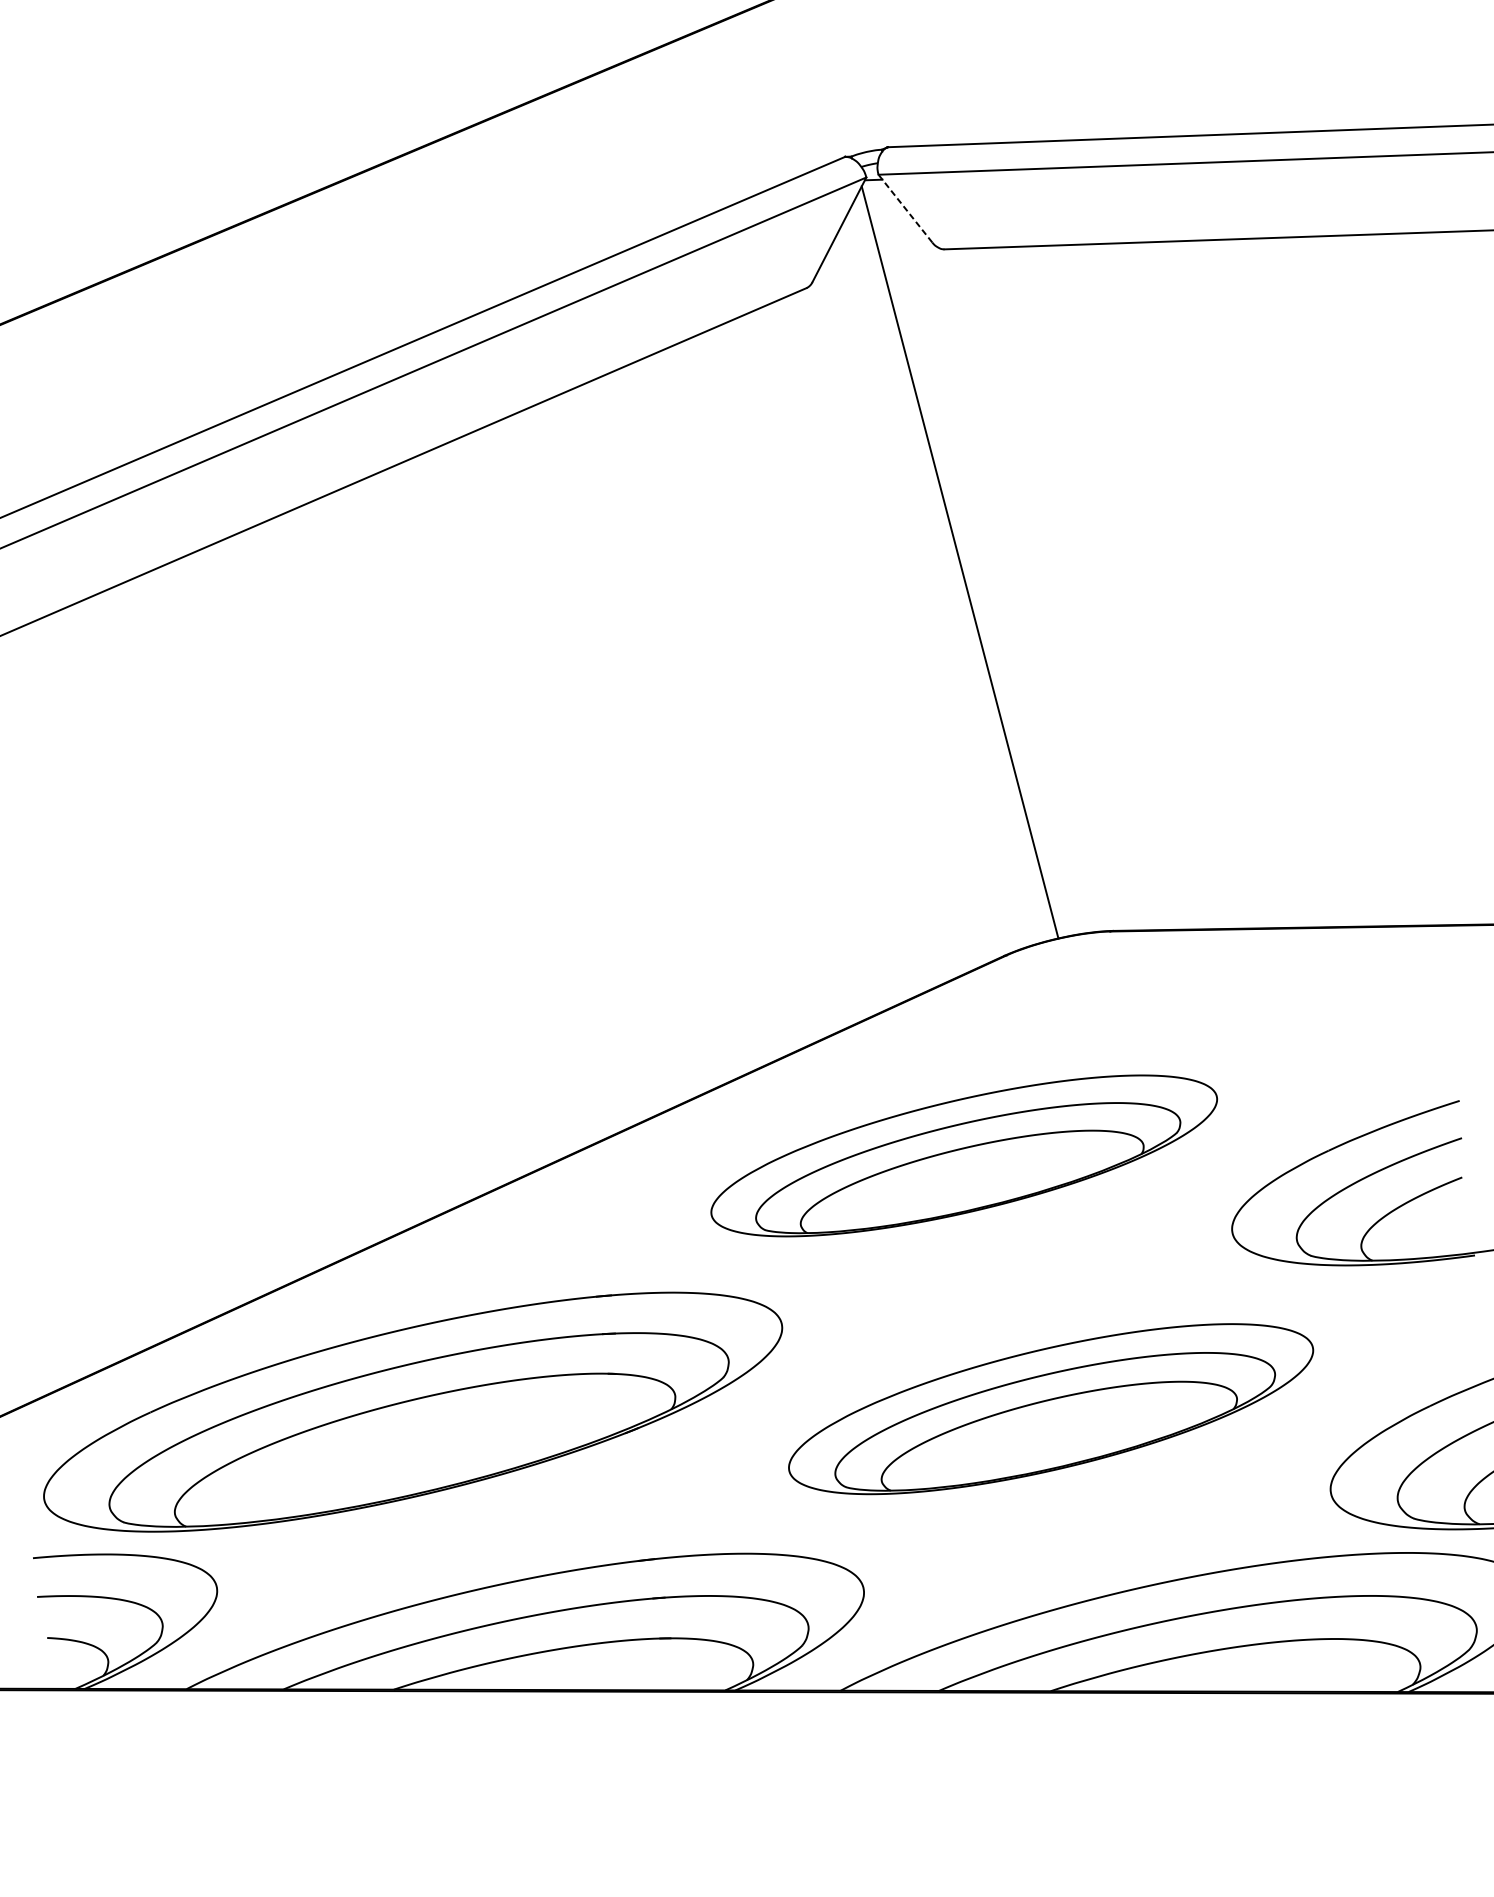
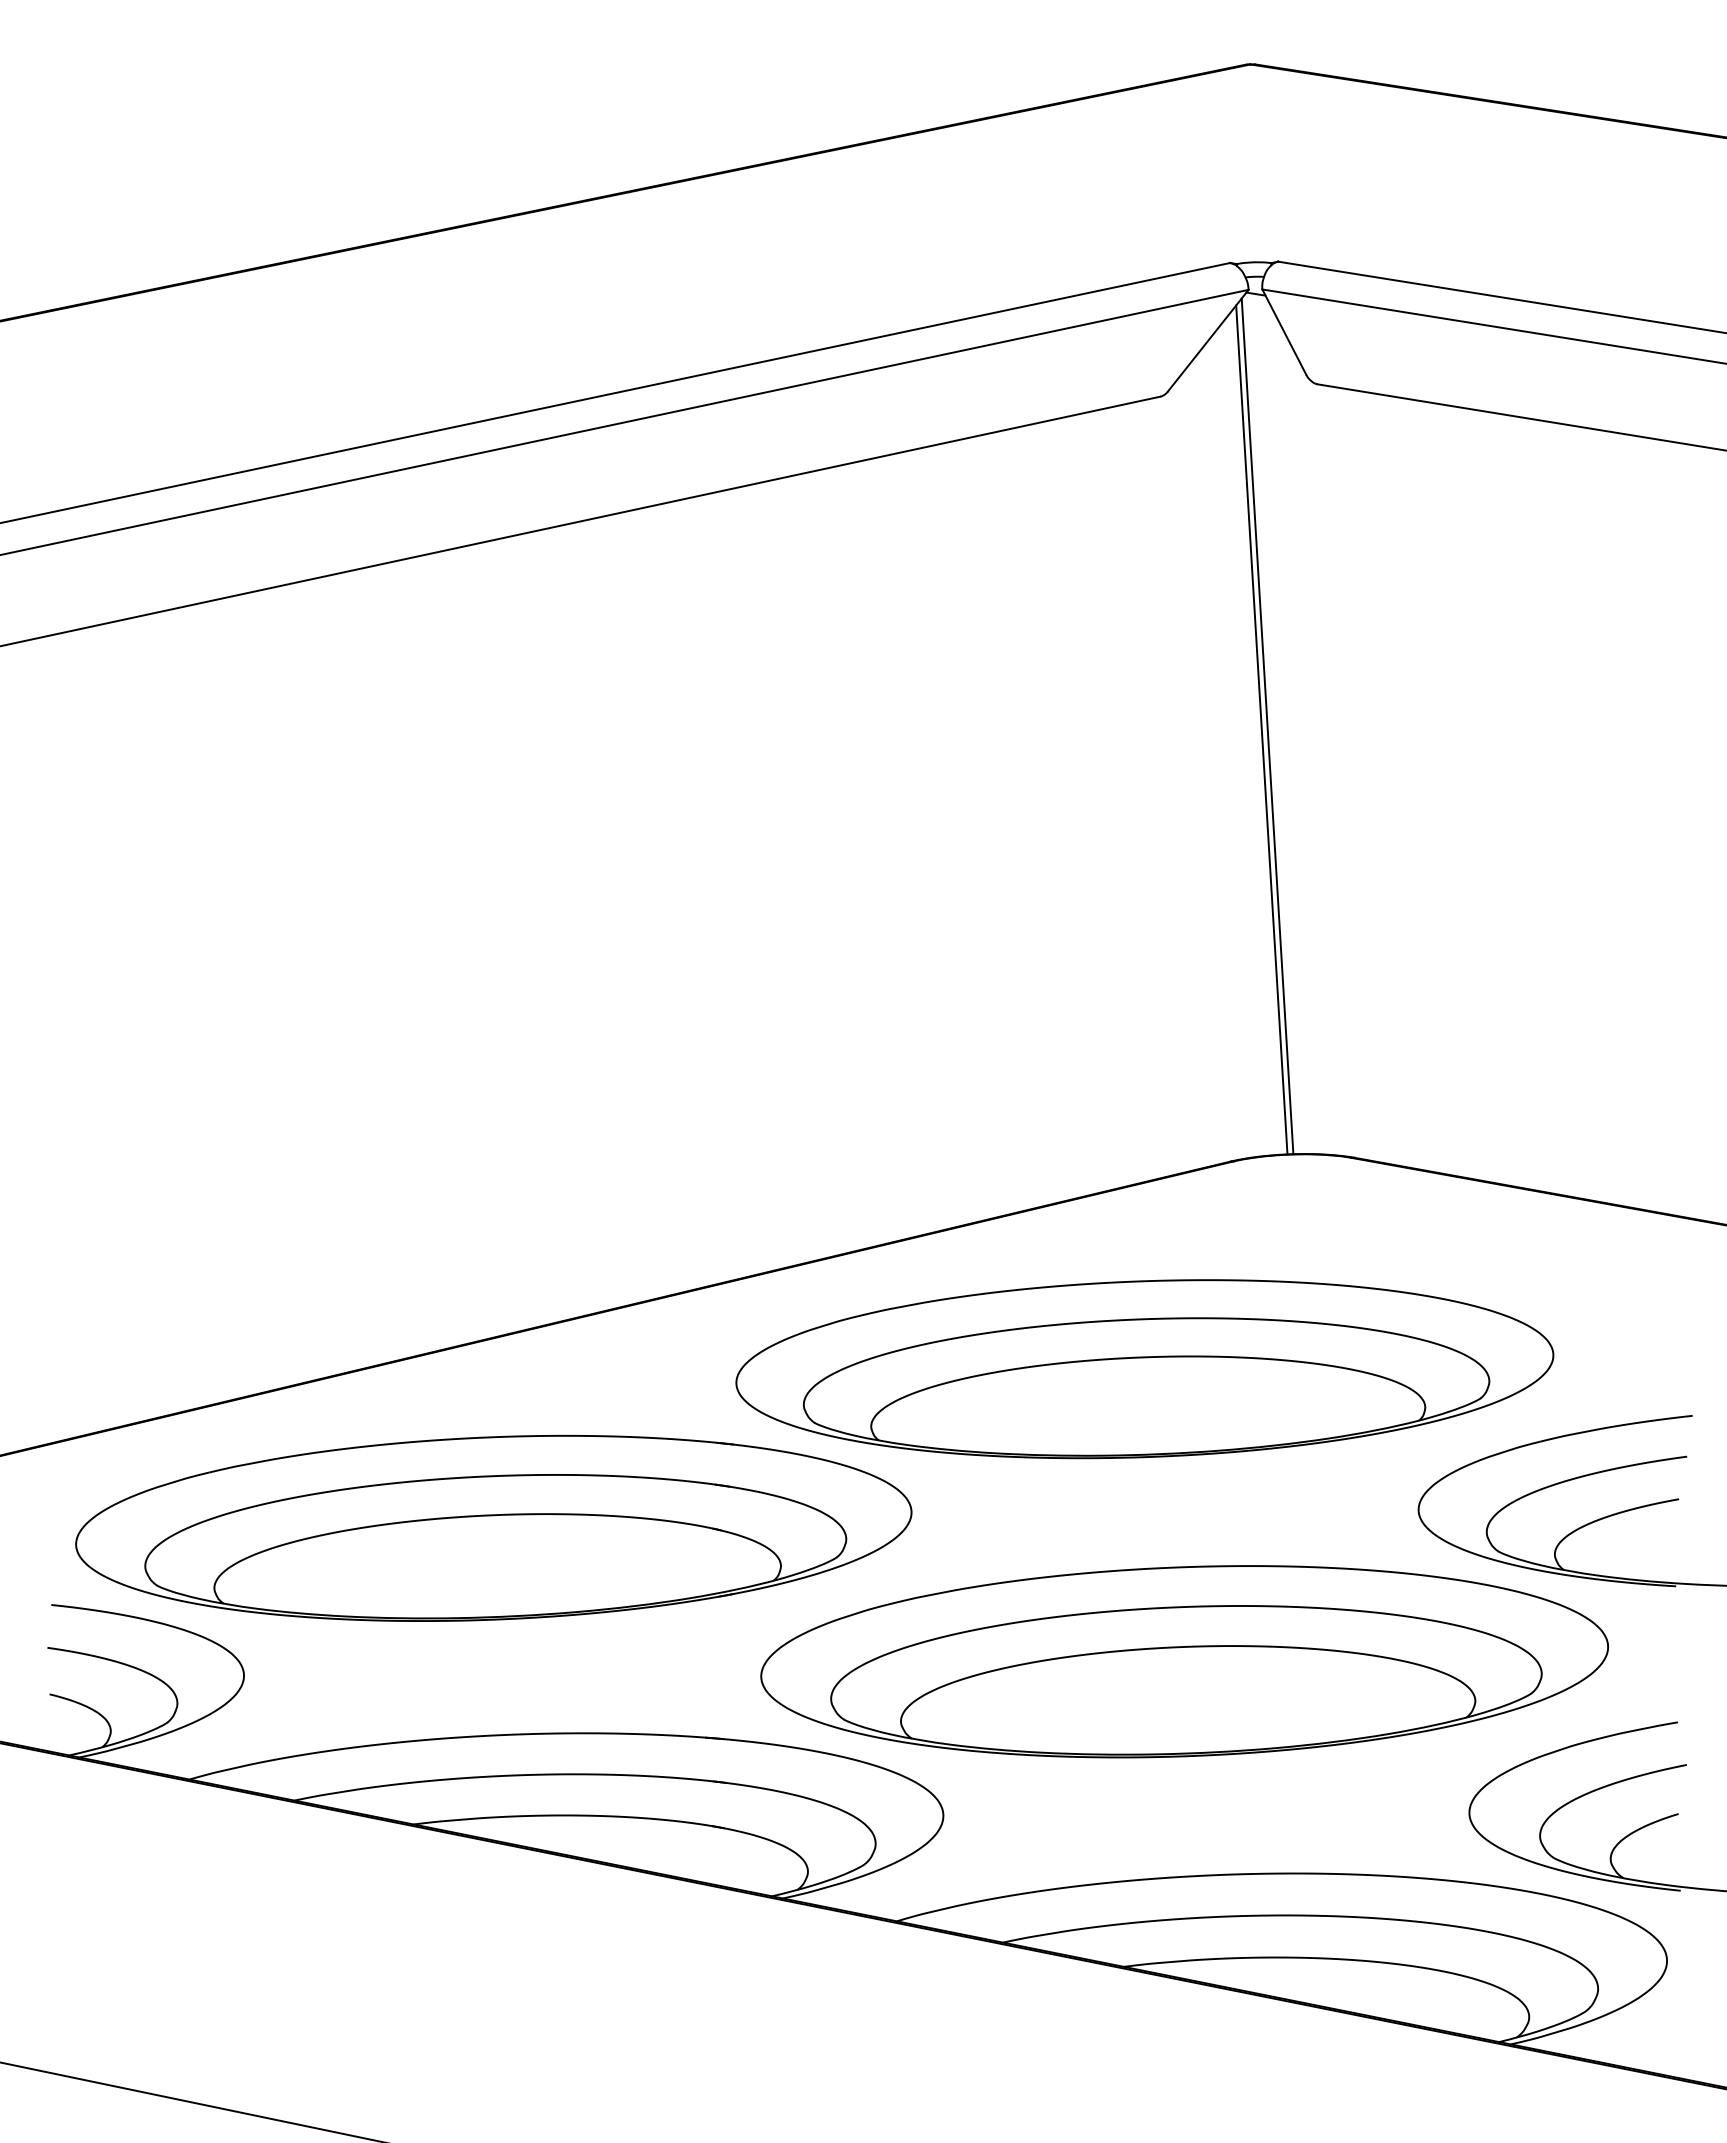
line: (905, 208) -> (1284, 331), dashed -> solid
line: (955, 566) -> (1261, 729), added
part: (963, 1156) -> (1144, 1369), size x1.43
part: (1050, 1408) -> (1184, 1661), size x1.43

